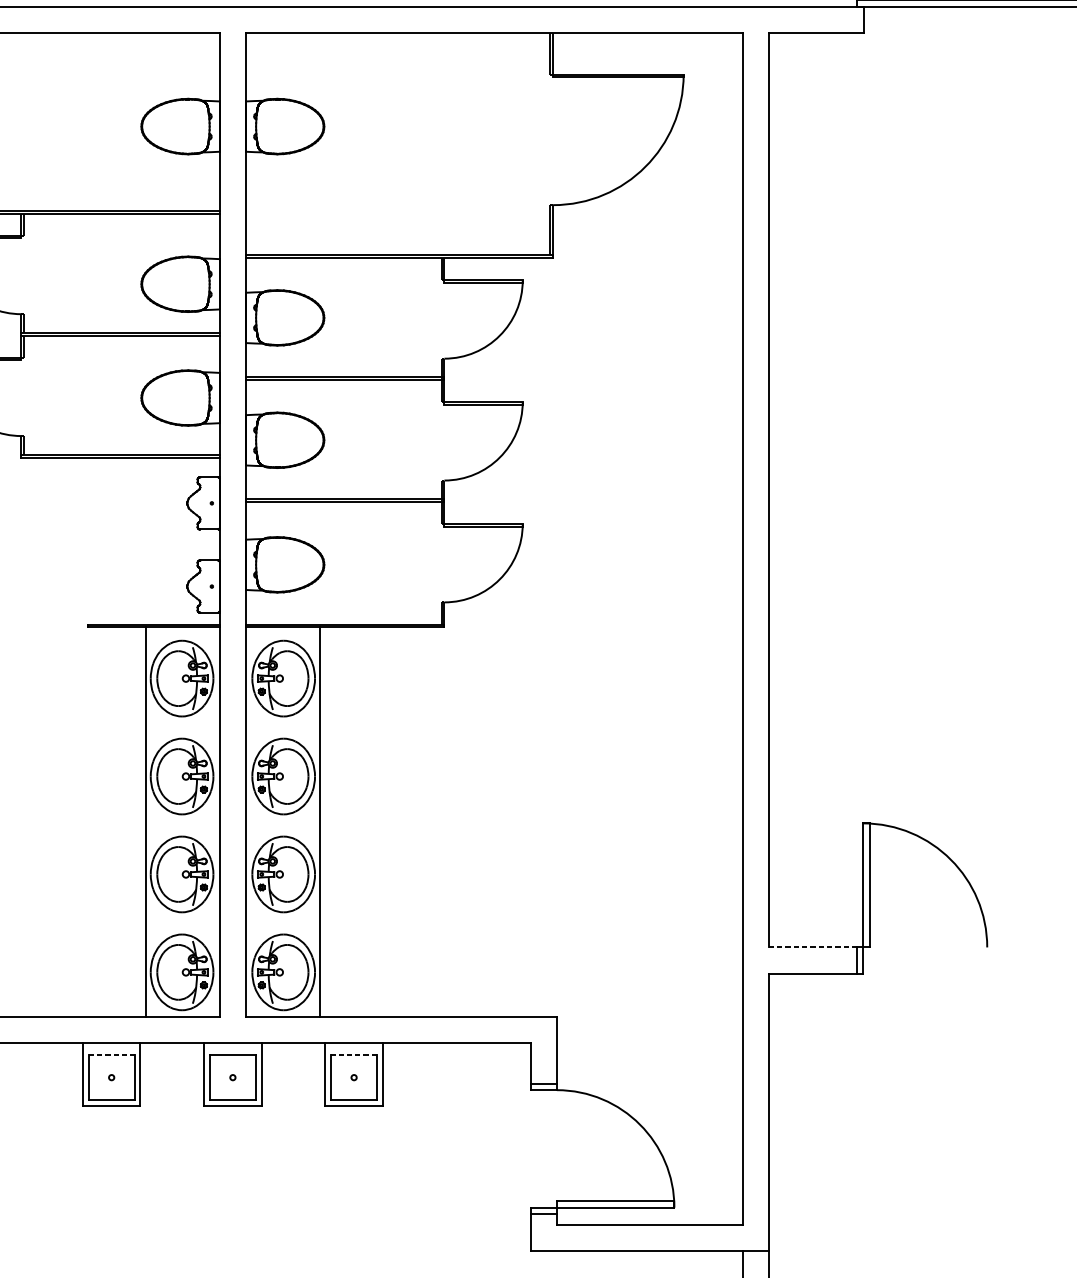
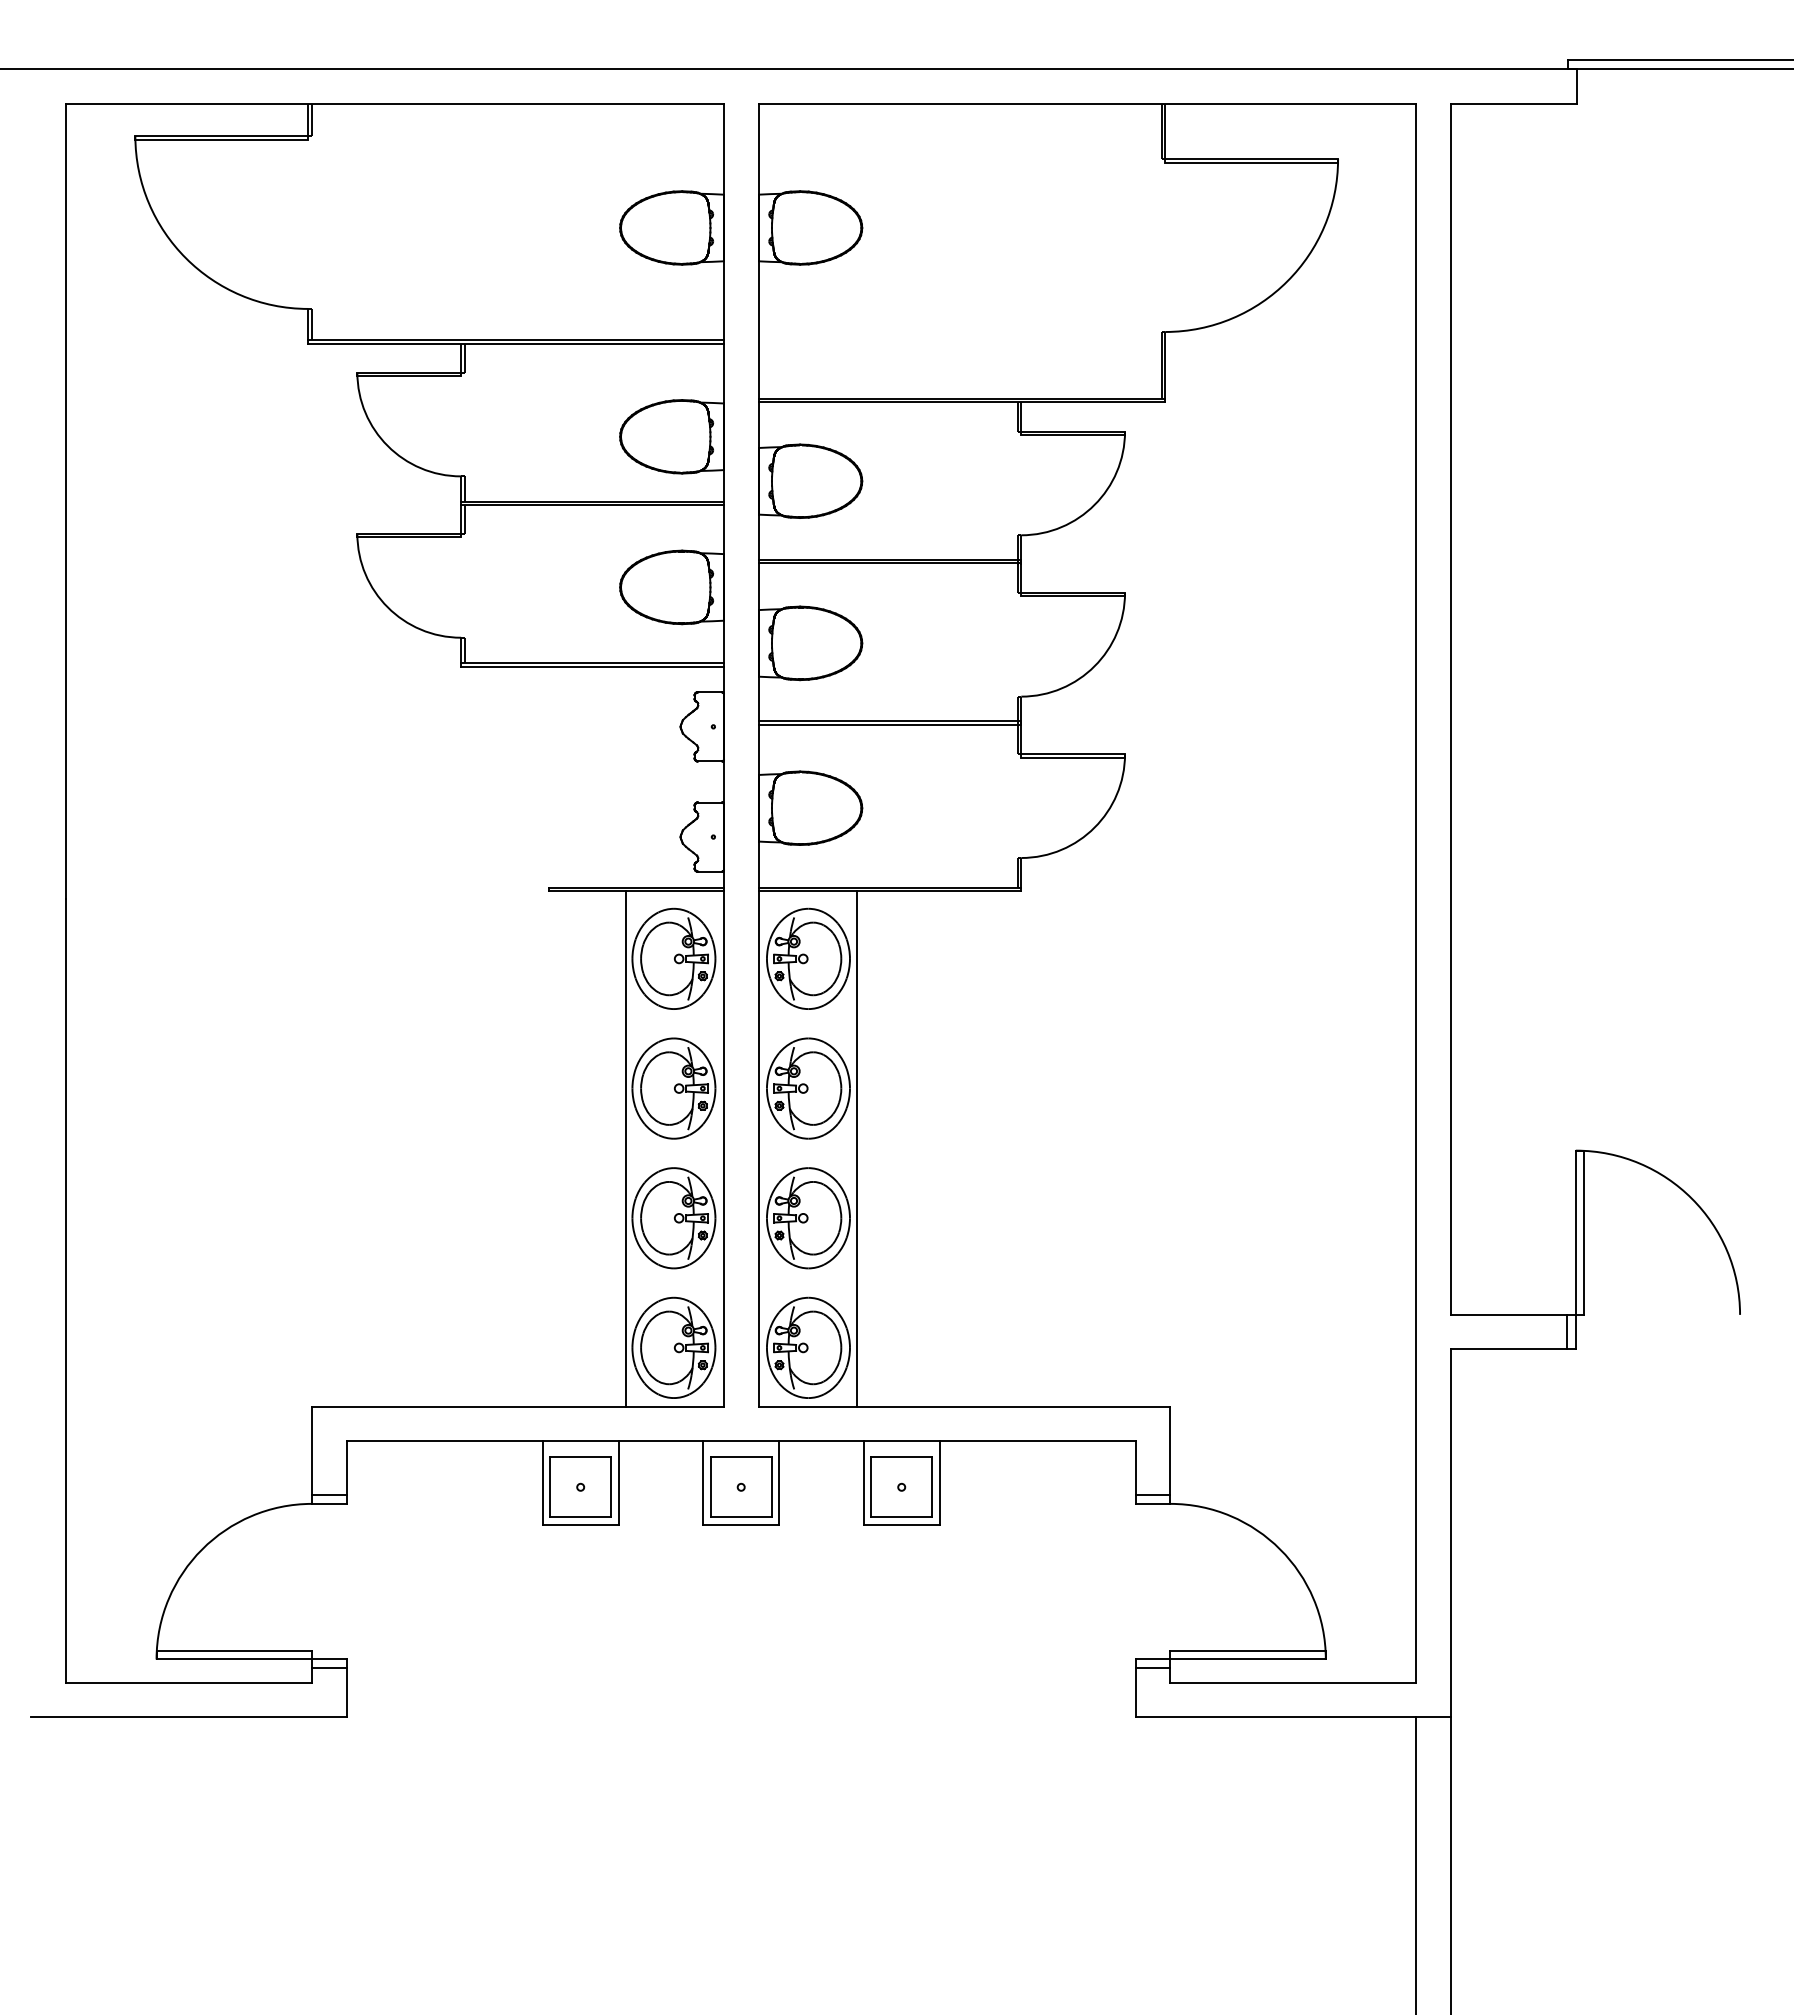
line: (813, 947) -> (1509, 1314), dashed -> solid
line: (112, 1055) -> (581, 1457), dashed -> solid
line: (353, 1055) -> (901, 1457), dashed -> solid

